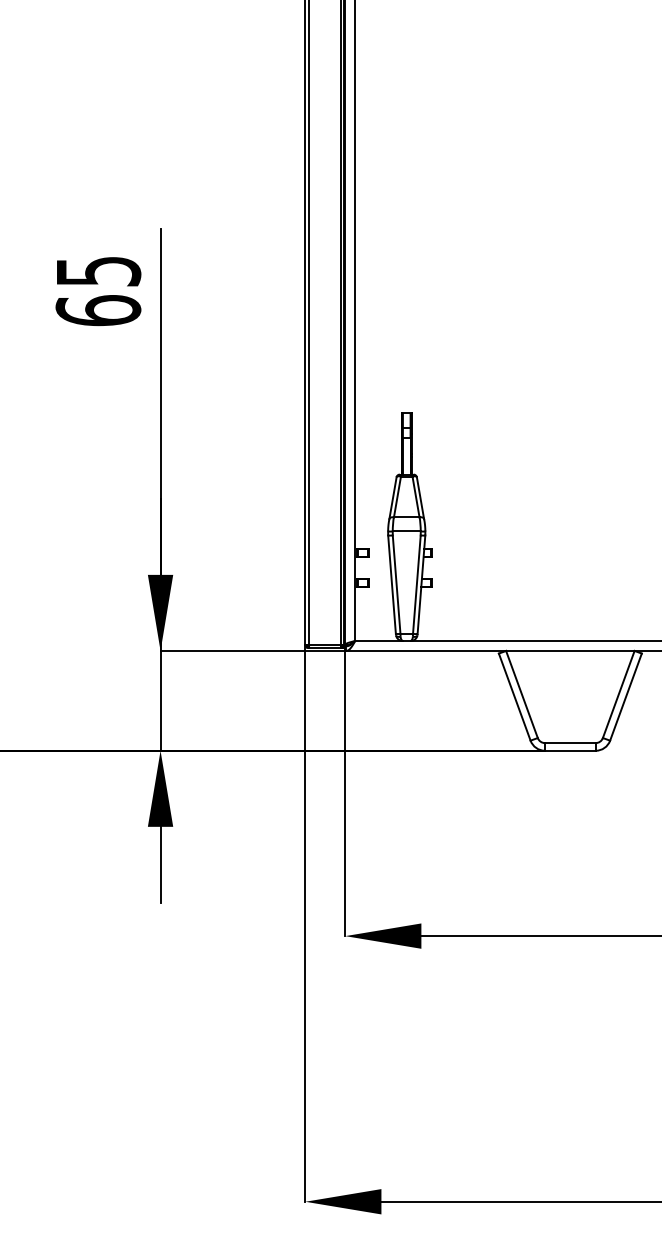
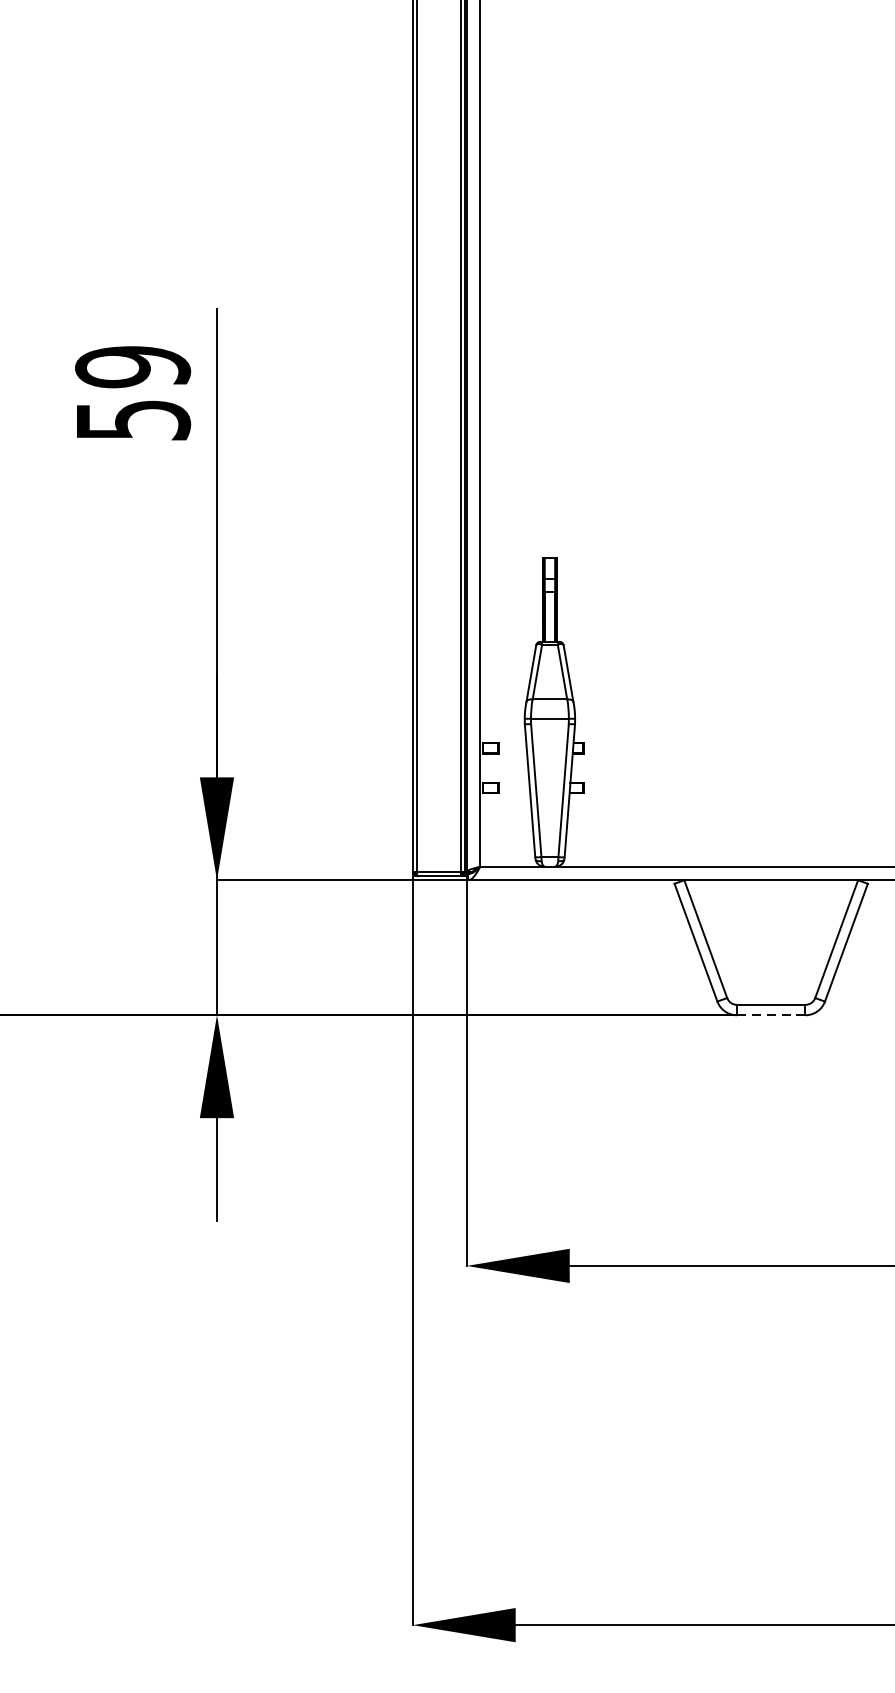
text: (98, 291) -> (133, 394), 65 -> 59
line: (570, 750) -> (771, 1014), solid -> dashed

